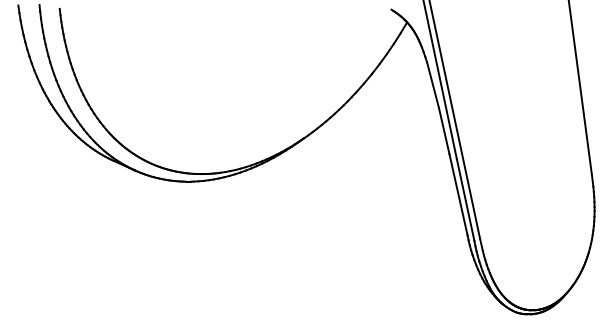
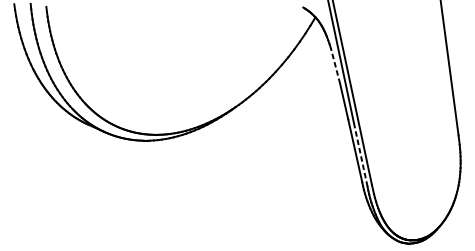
line: (433, 85) -> (335, 66), solid -> dashed
line: (465, 199) -> (360, 154), solid -> dashed

